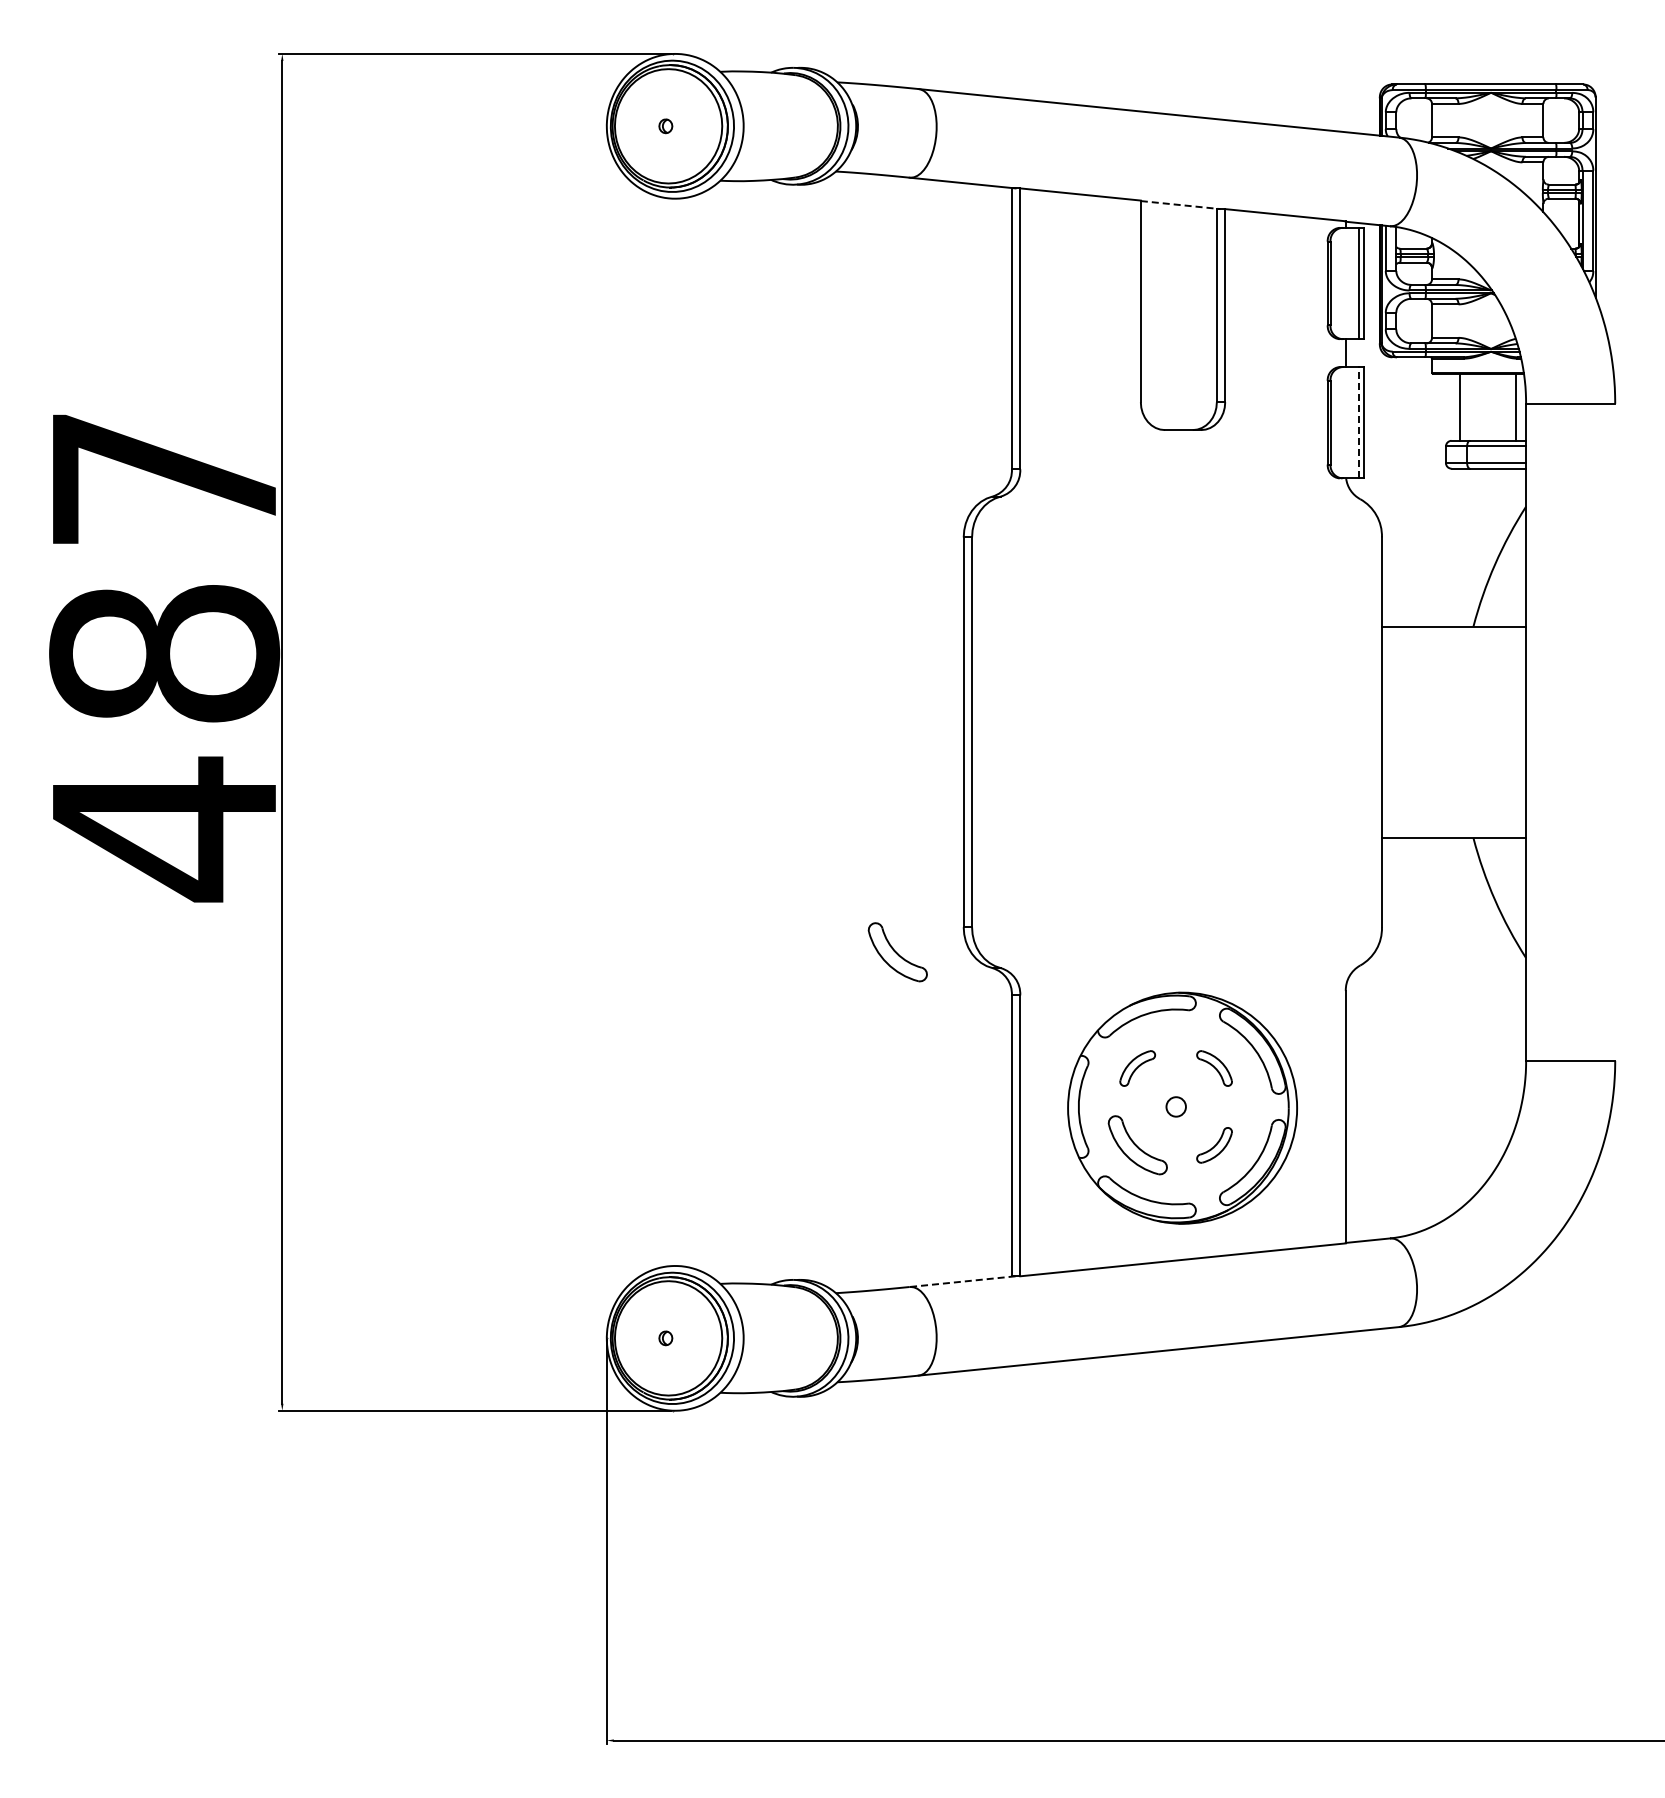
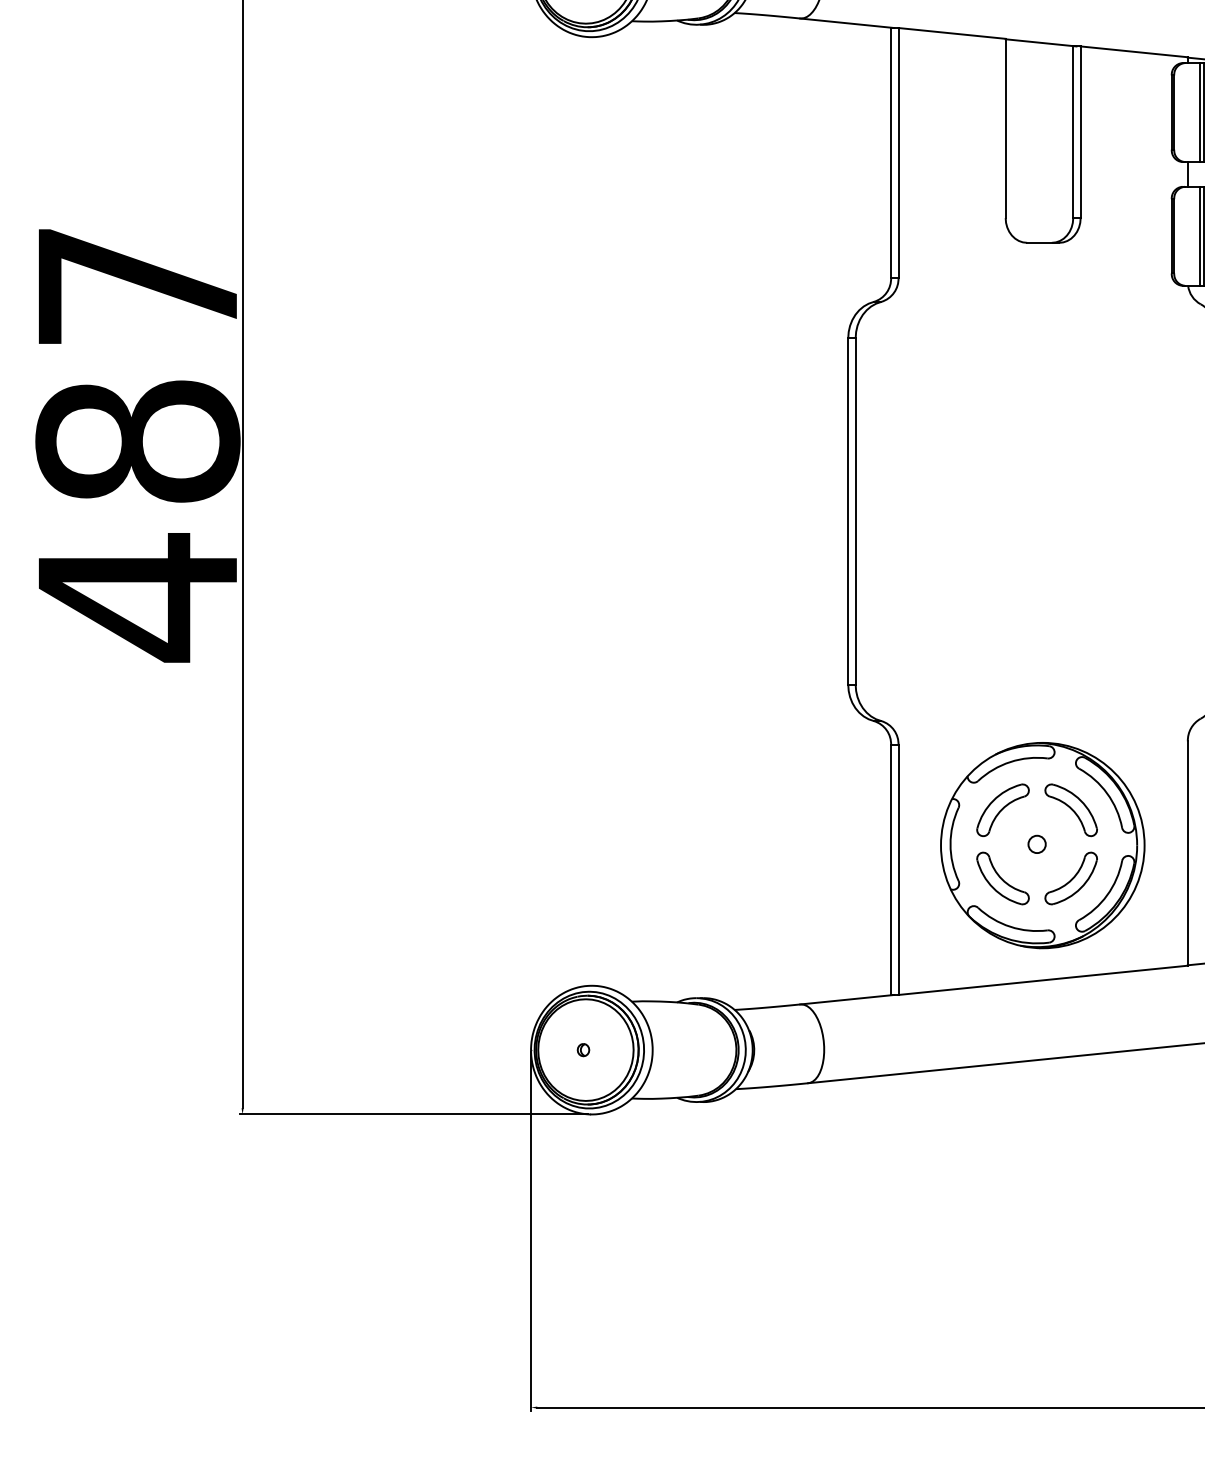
line: (1181, 205) -> (1041, 43), dashed -> solid
line: (1359, 422) -> (1200, 236), dashed -> solid
part: (897, 952) -> (789, 707), removed
part: (1137, 1068) -> (1002, 810), size x1.67
part: (1214, 1068) -> (1071, 810), size x1.67
part: (1214, 1145) -> (1071, 878), size x1.67
line: (962, 1281) -> (847, 999), dashed -> solid

